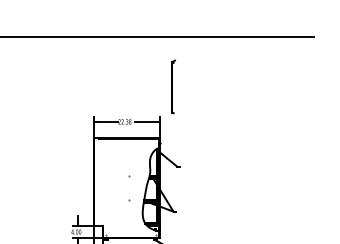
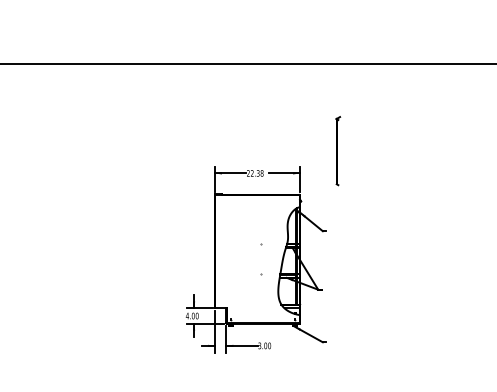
part: (173, 87) -> (338, 151), moved

